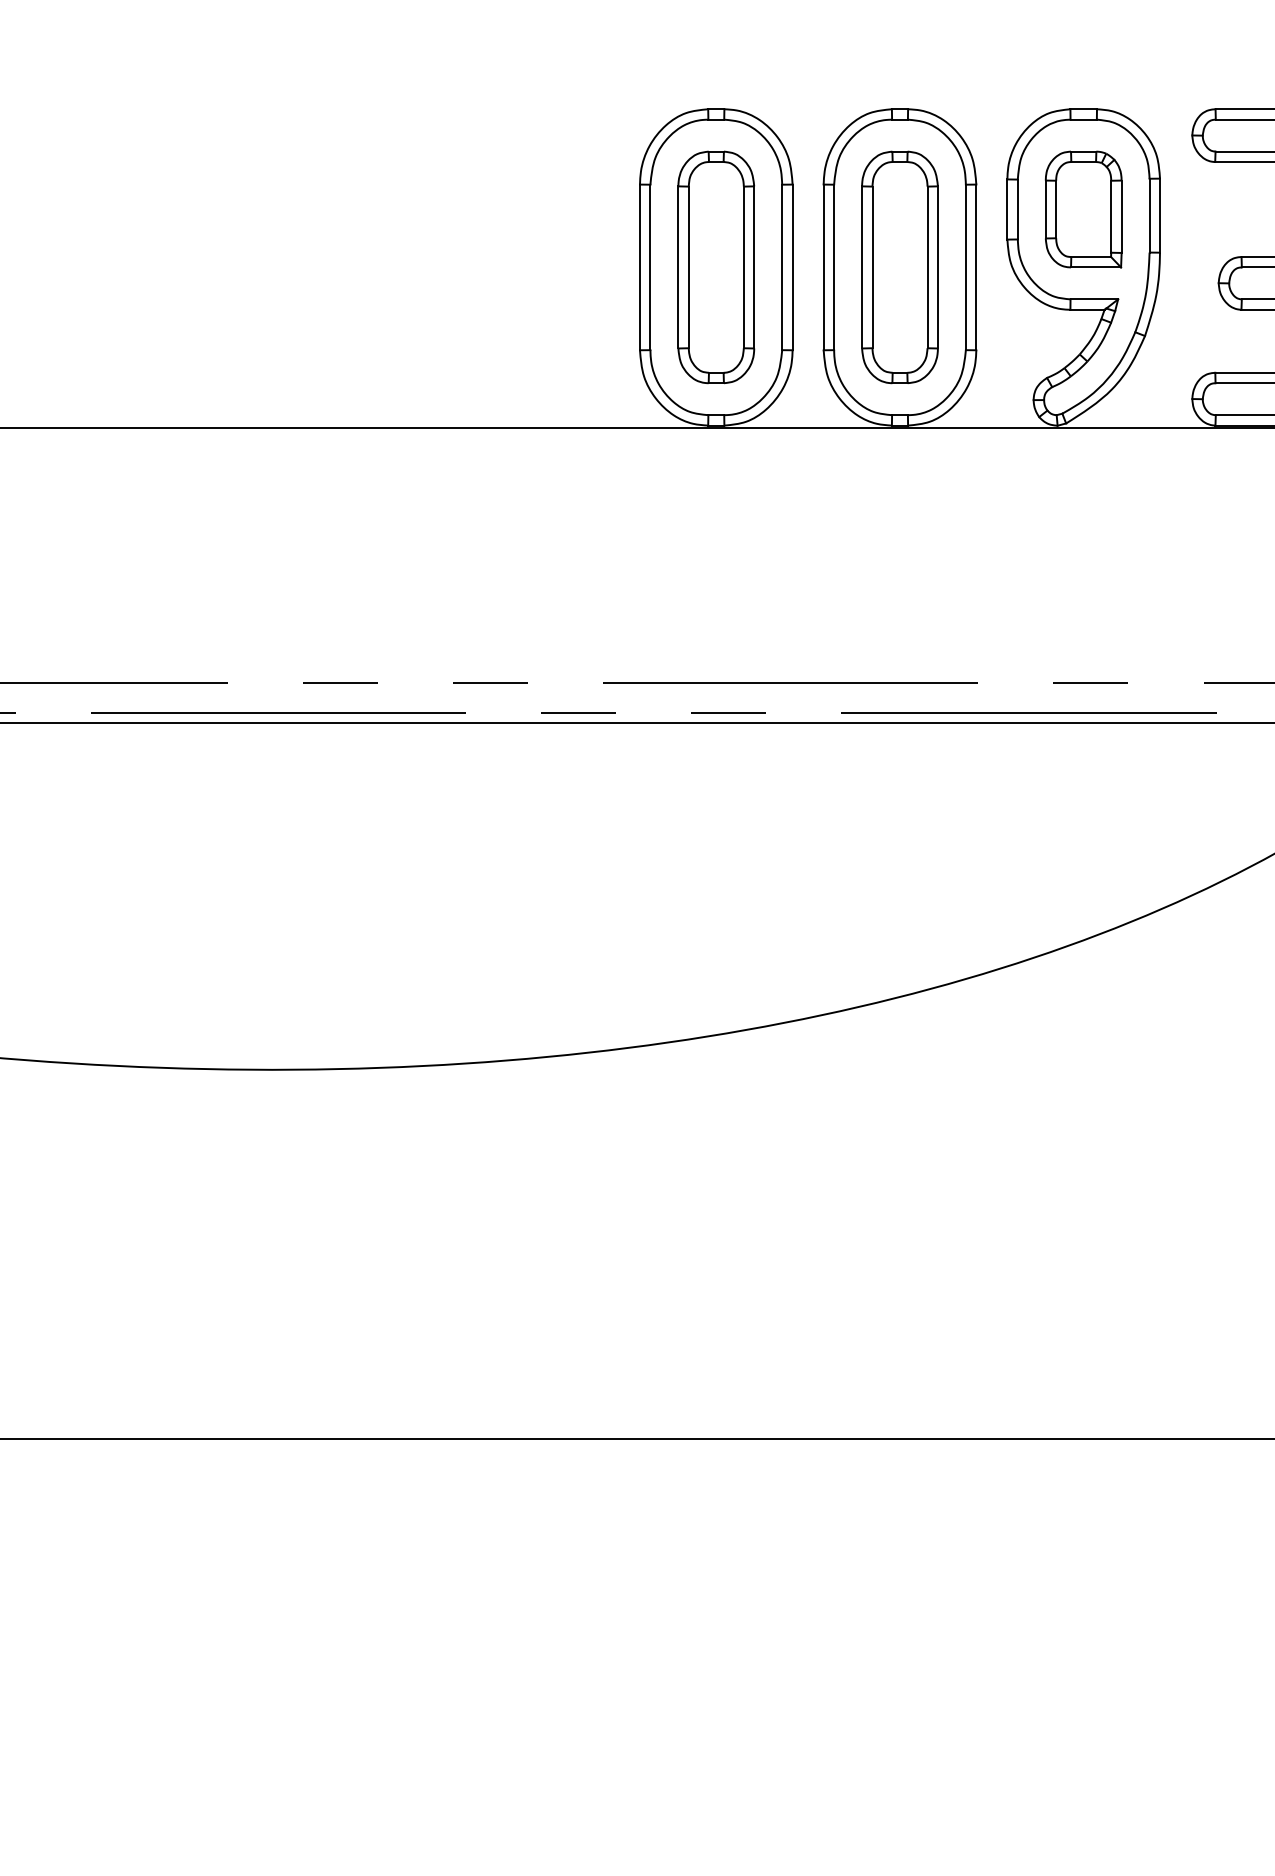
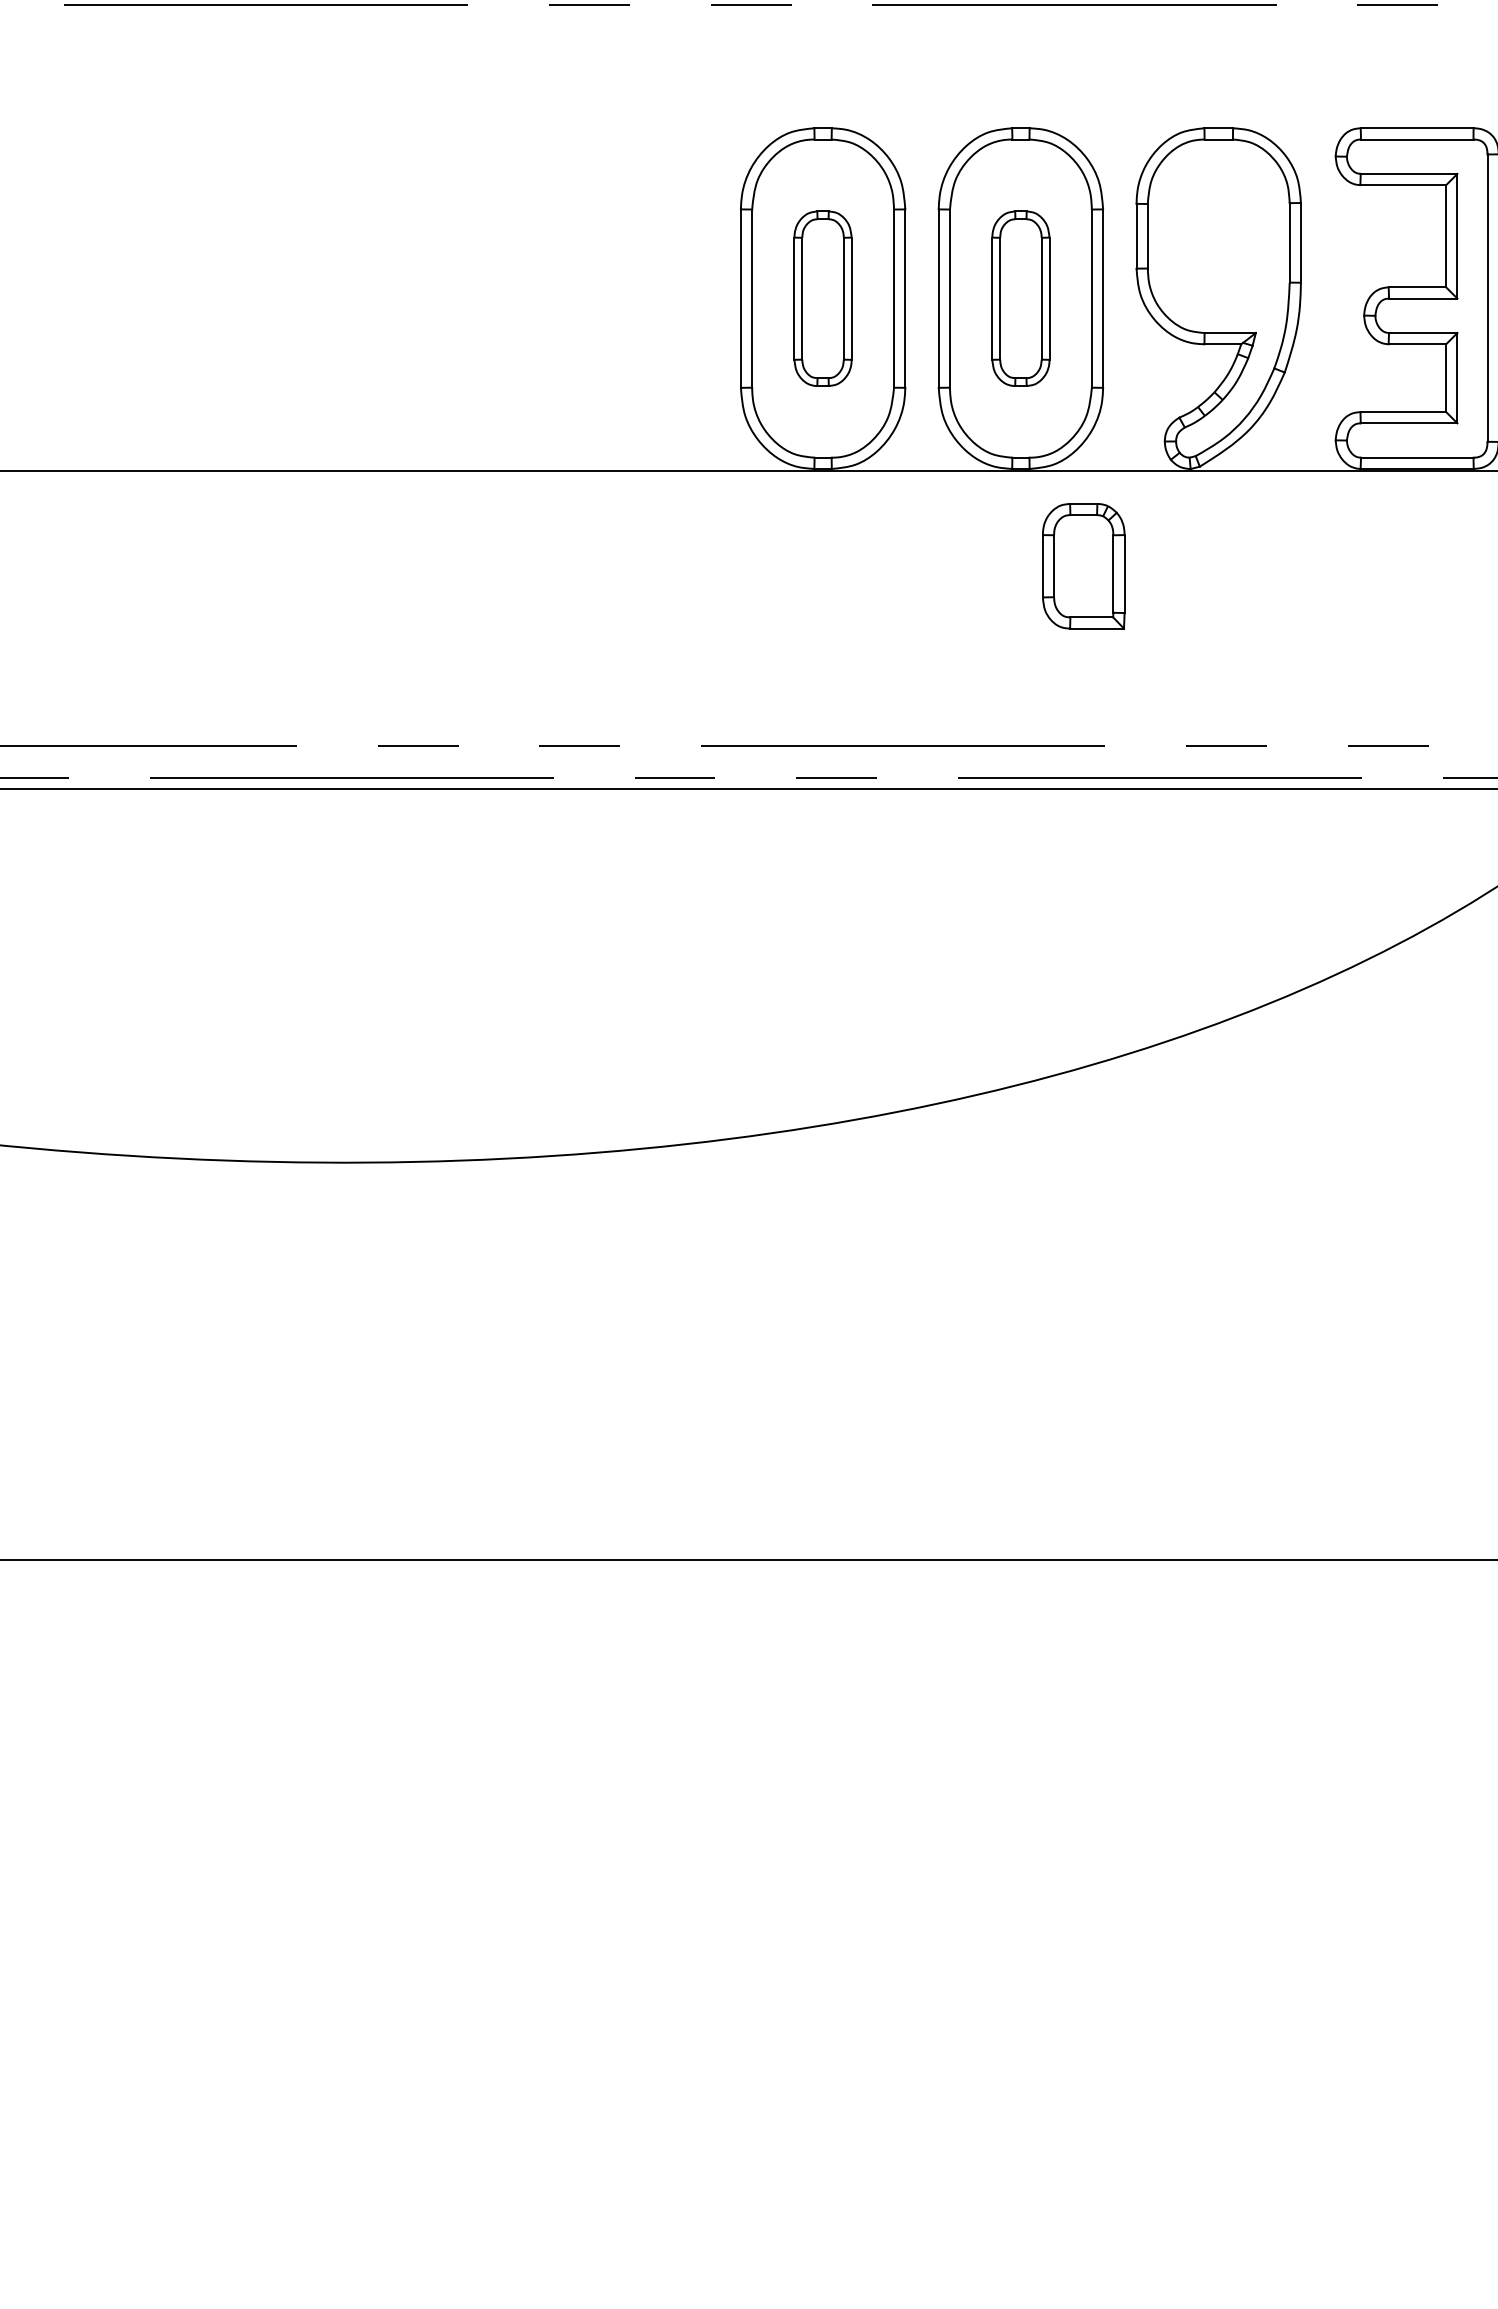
part: (1083, 209) -> (1083, 566), moved
part: (715, 267) -> (822, 298), size x0.7
part: (899, 267) -> (1020, 298), size x0.7

